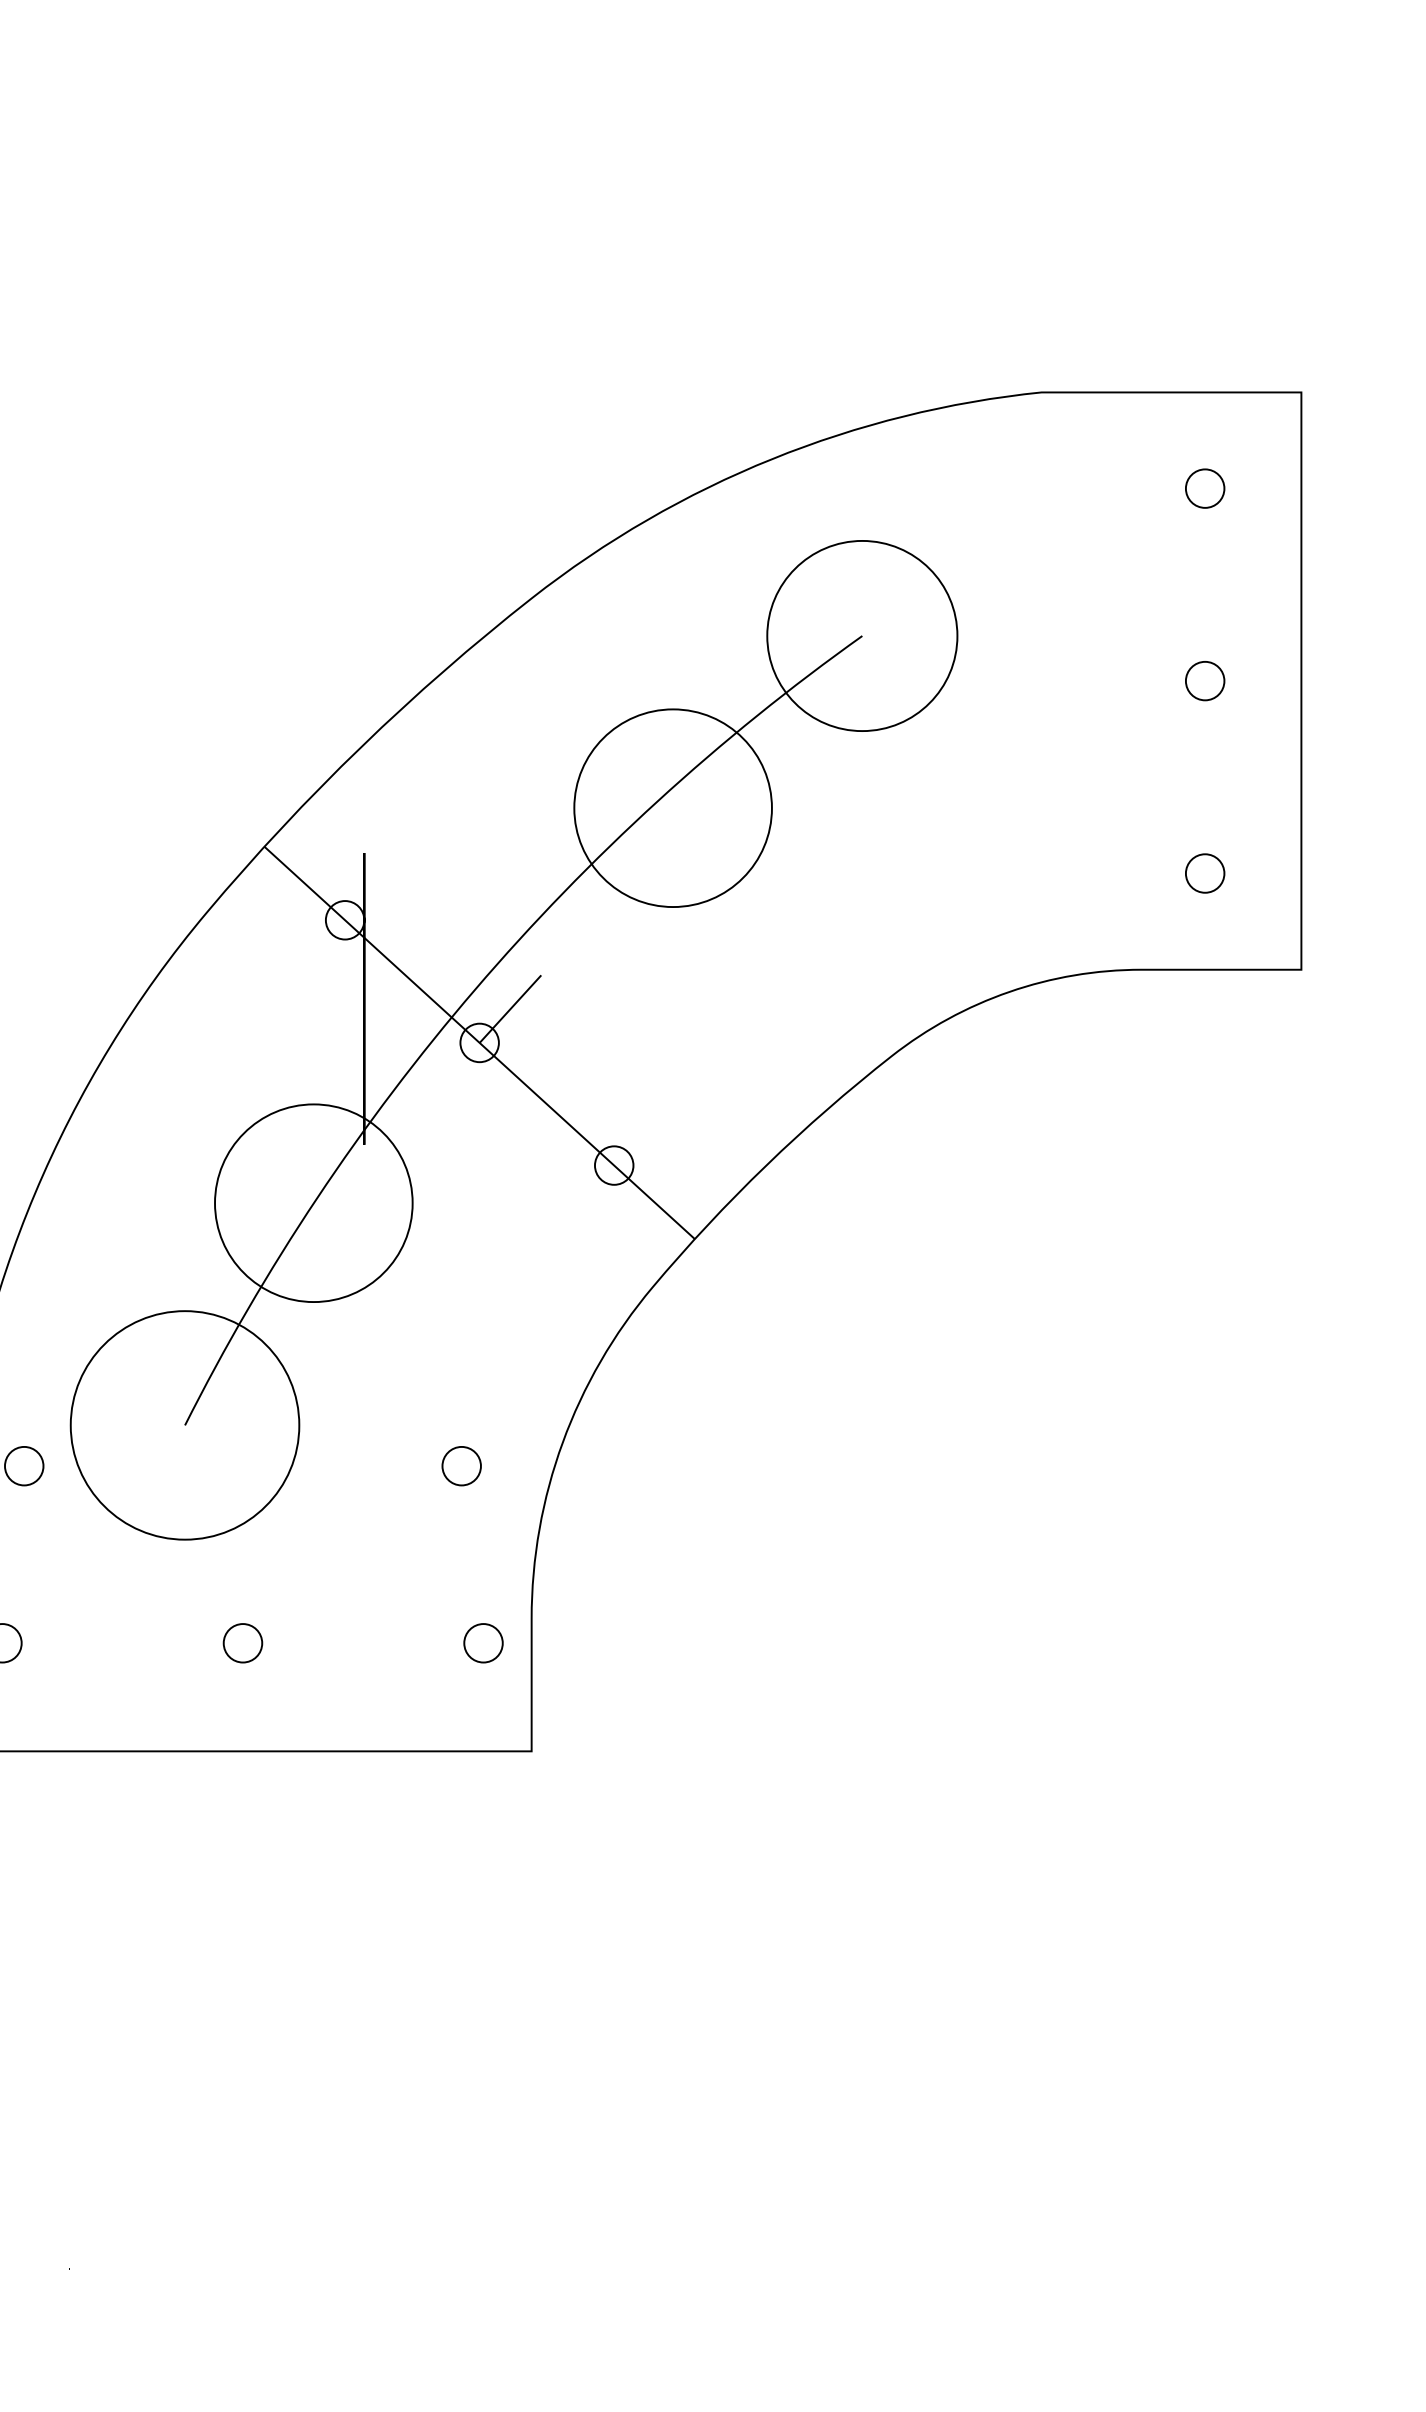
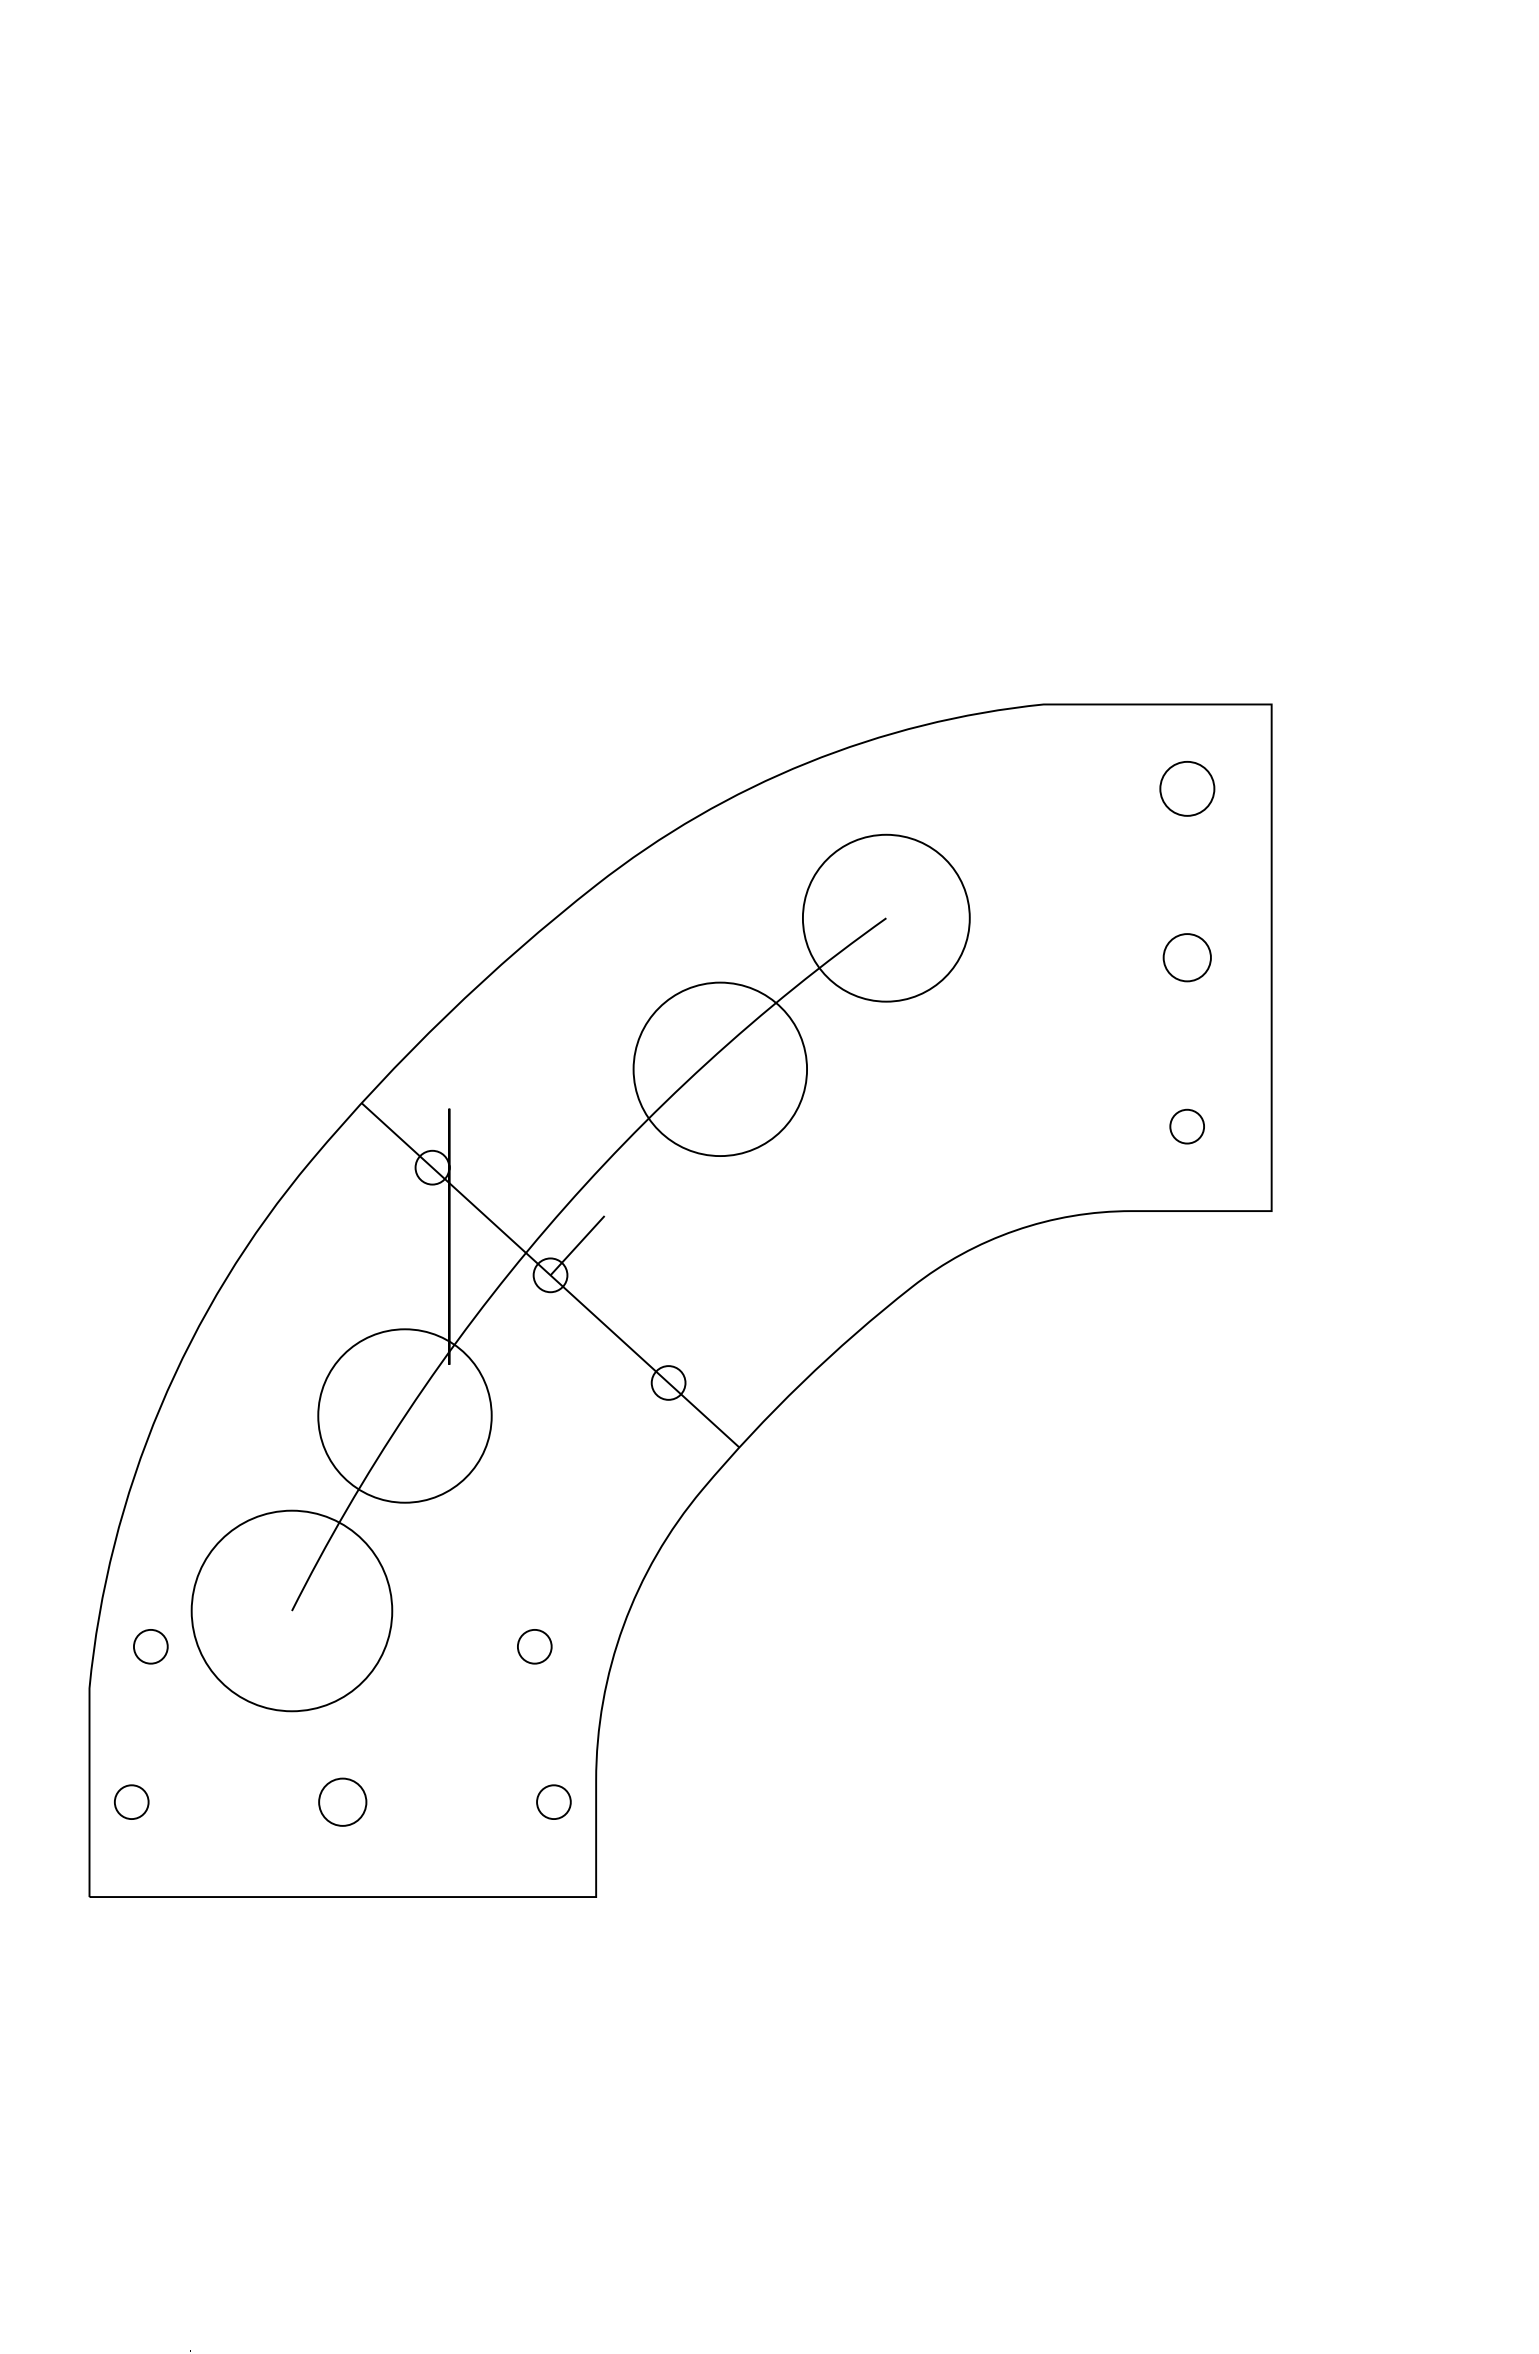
part: (1204, 488) -> (1186, 788), size x1.6
part: (1204, 680) -> (1186, 957), size x1.4
part: (242, 1642) -> (342, 1801), size x1.4

